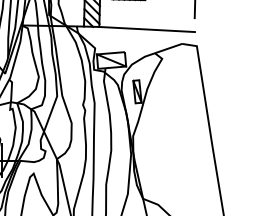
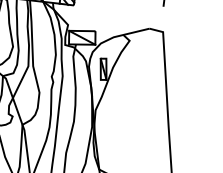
line: (146, 29) -> (117, 12), removed

